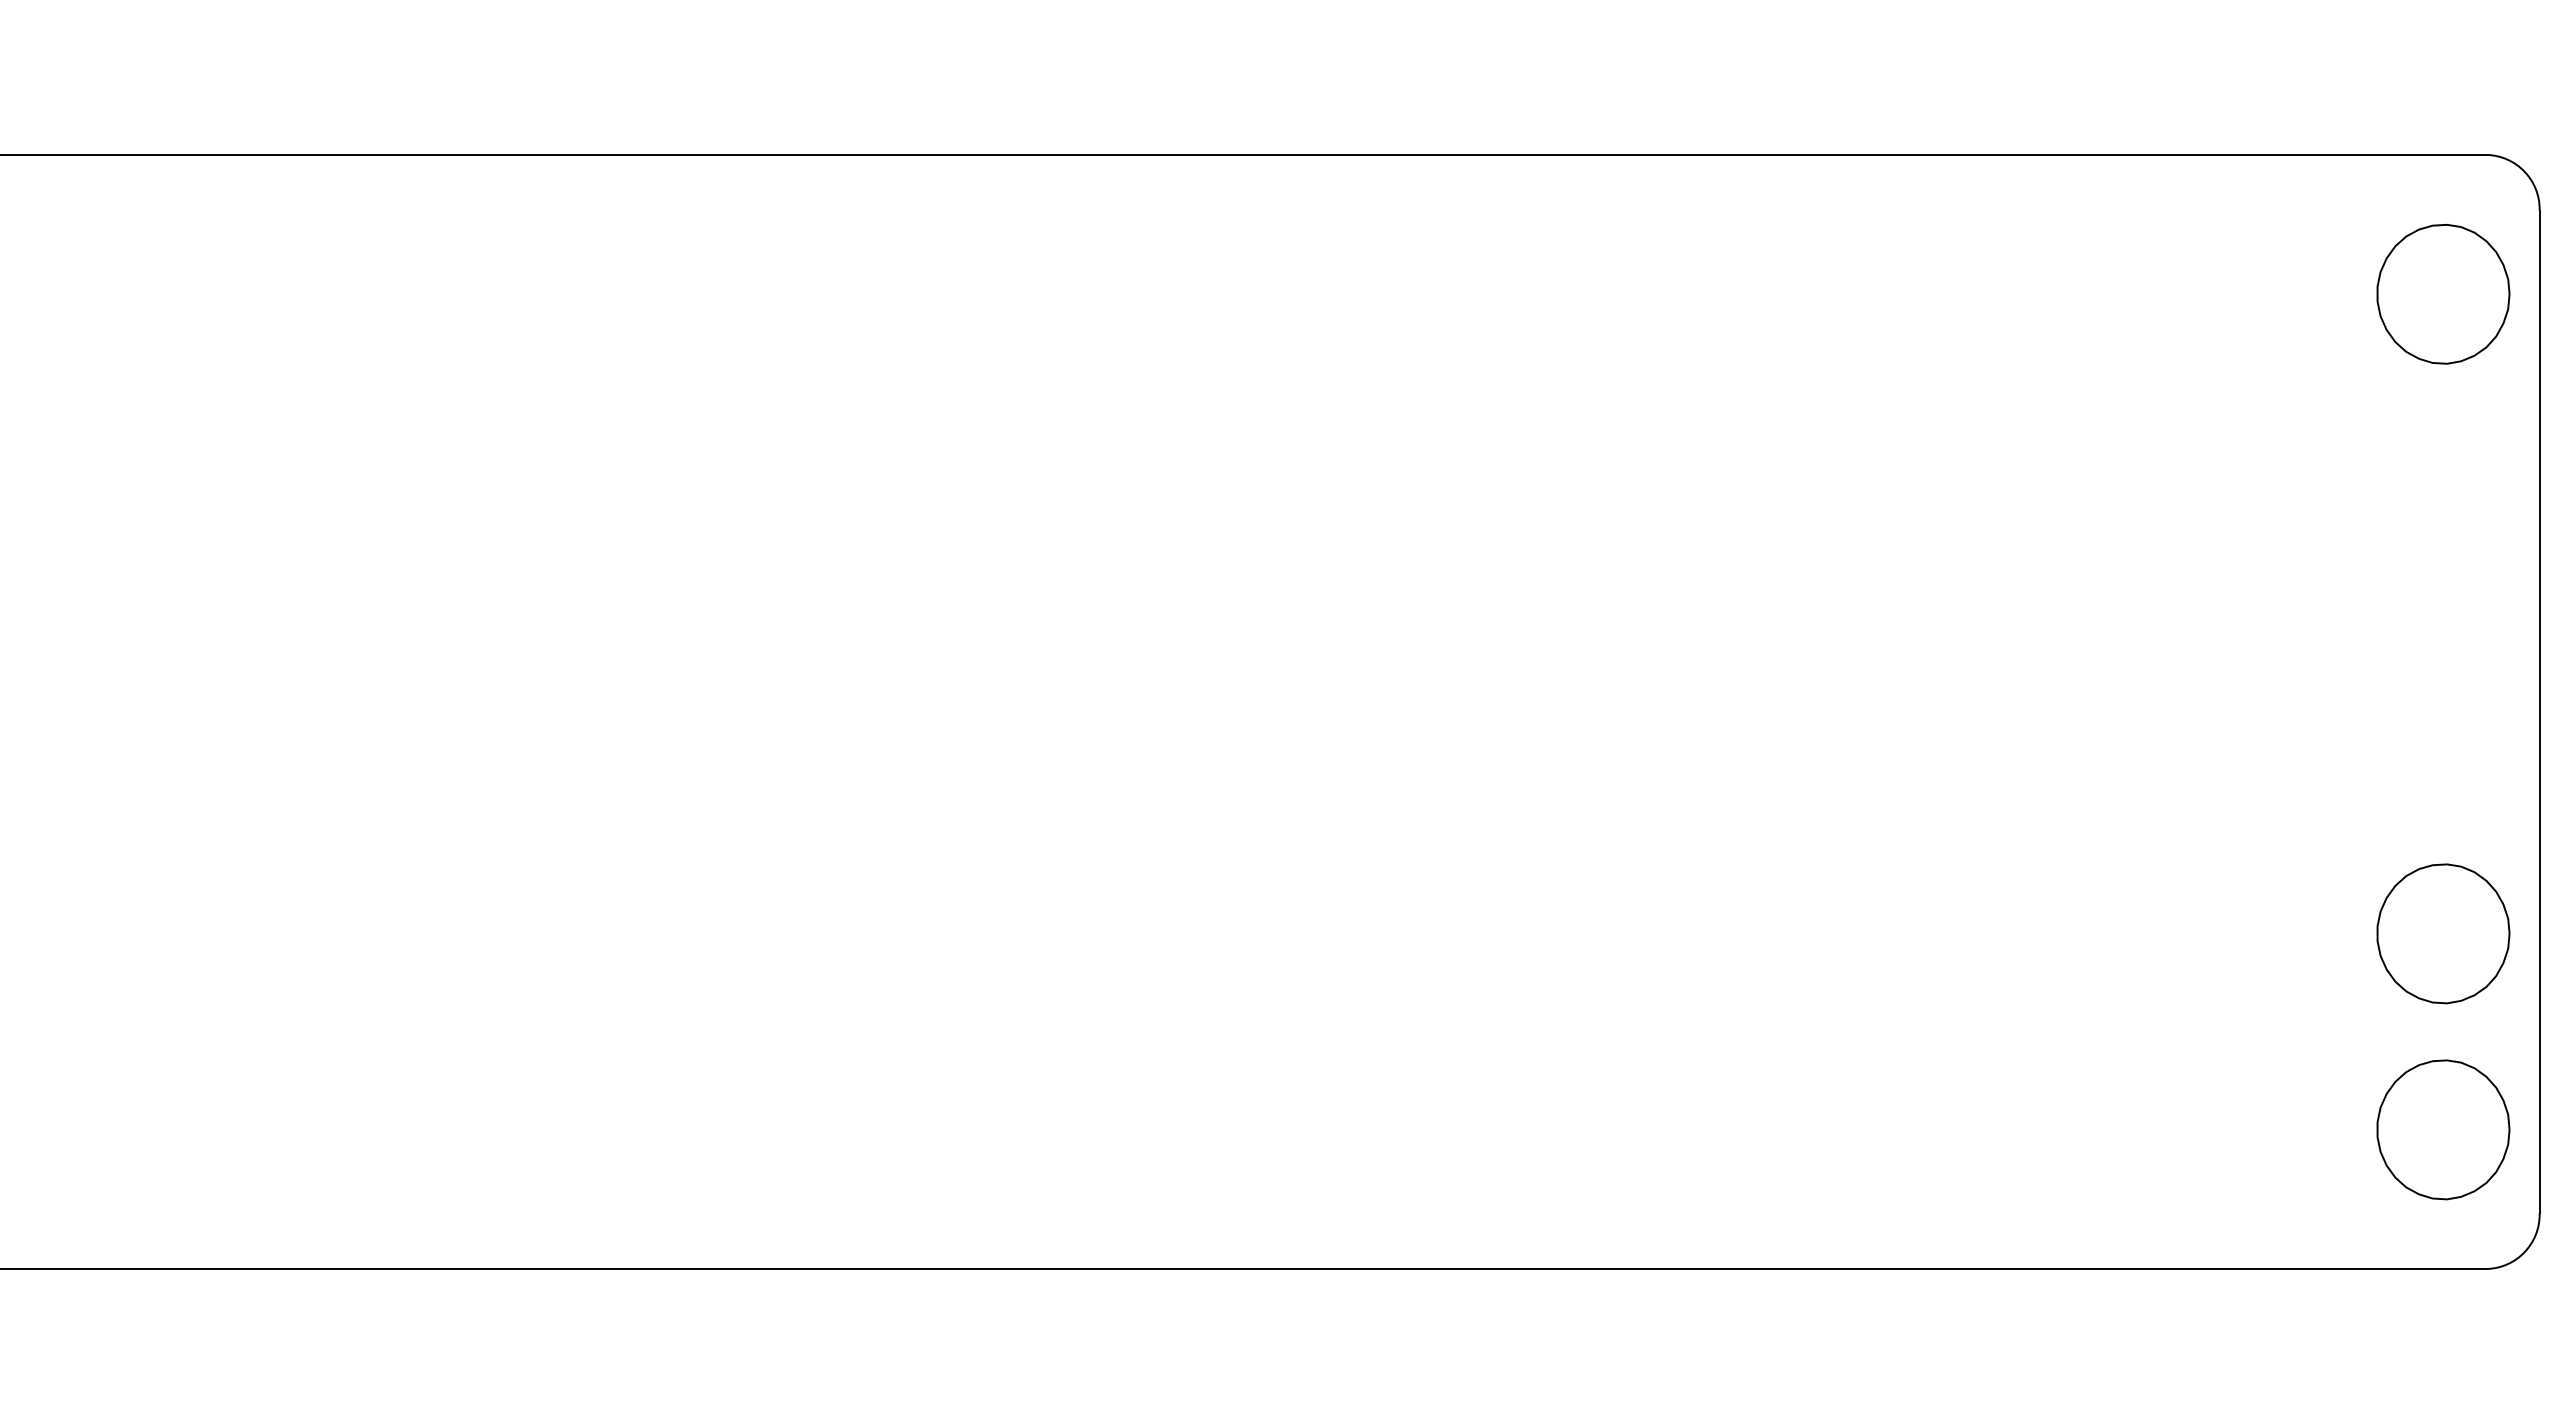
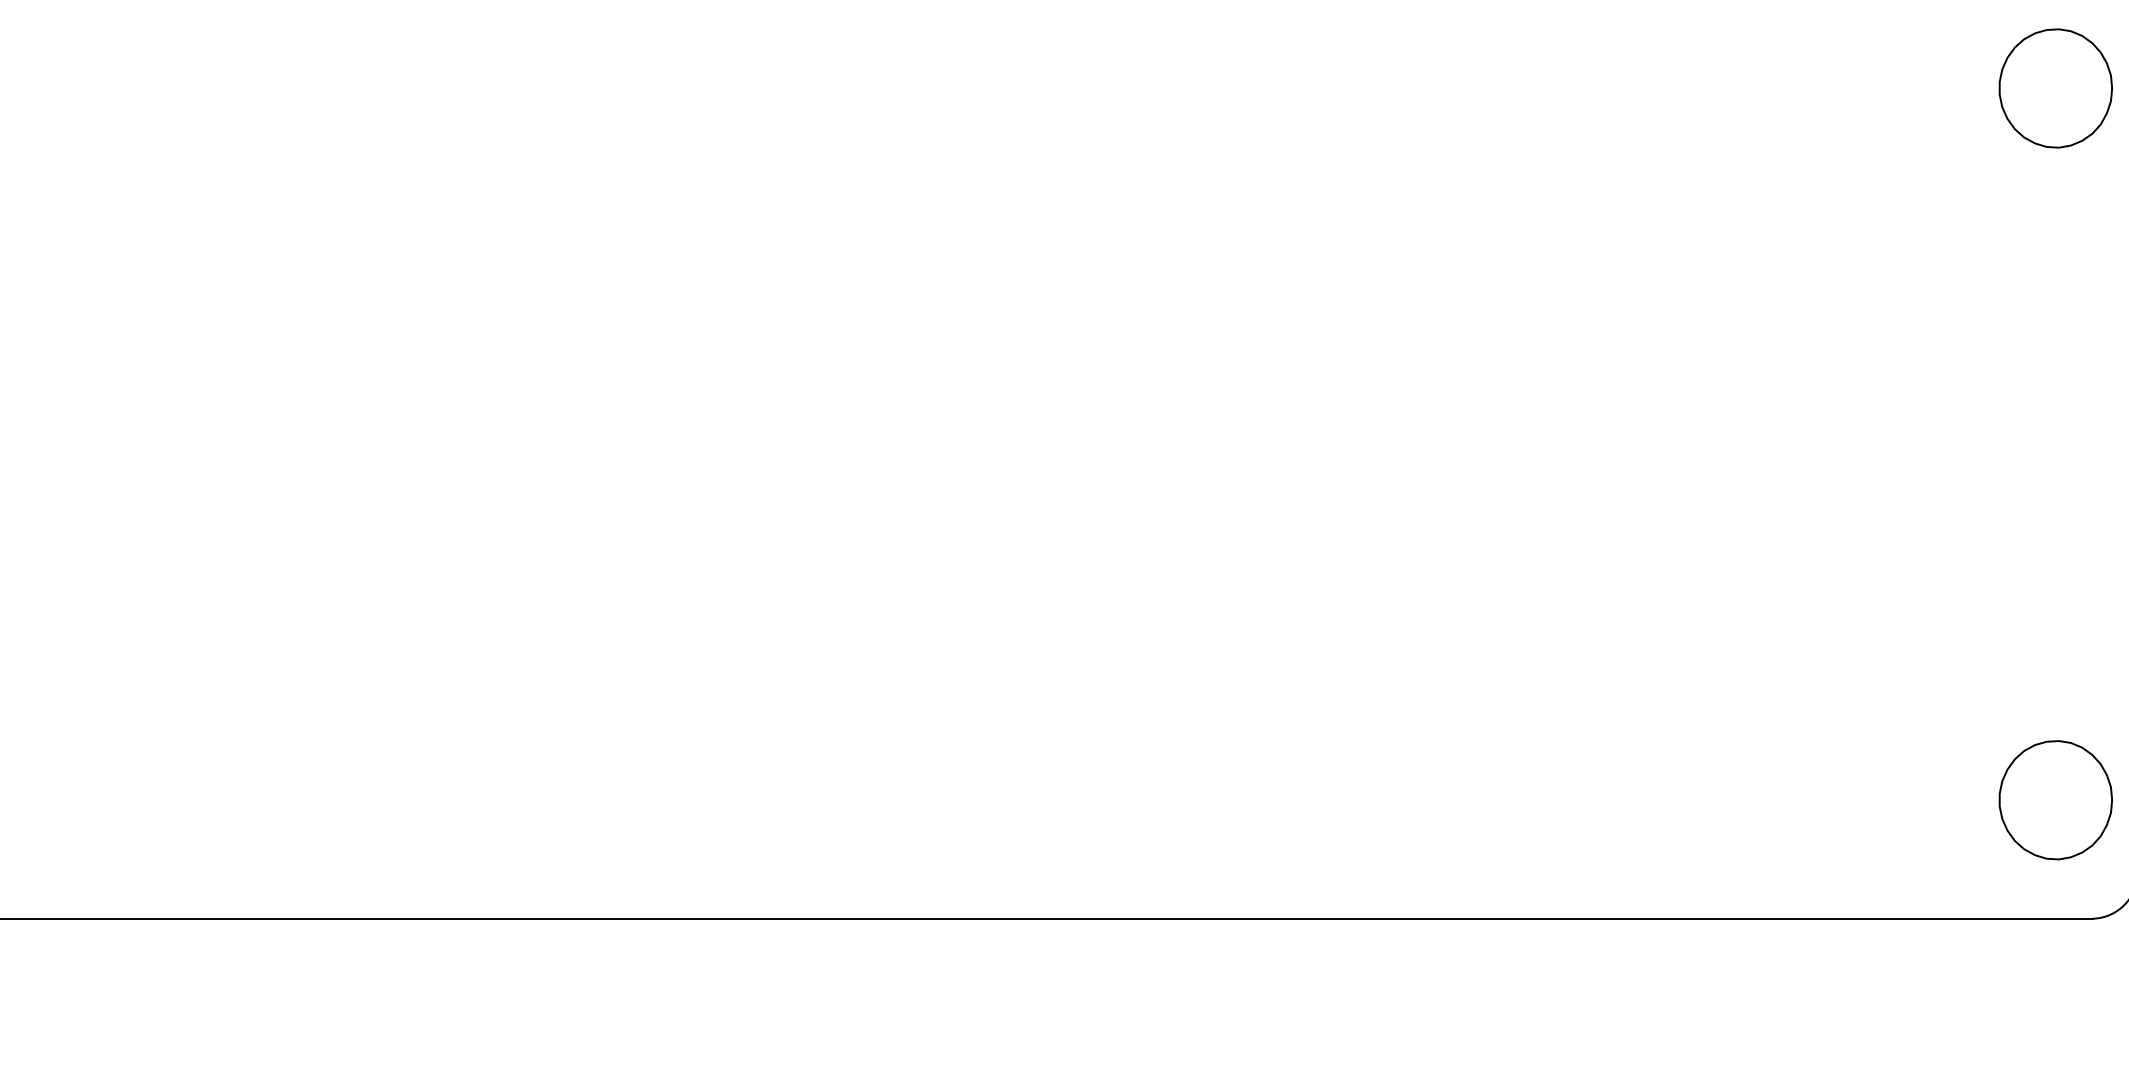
part: (2443, 933) -> (2055, 632), removed

